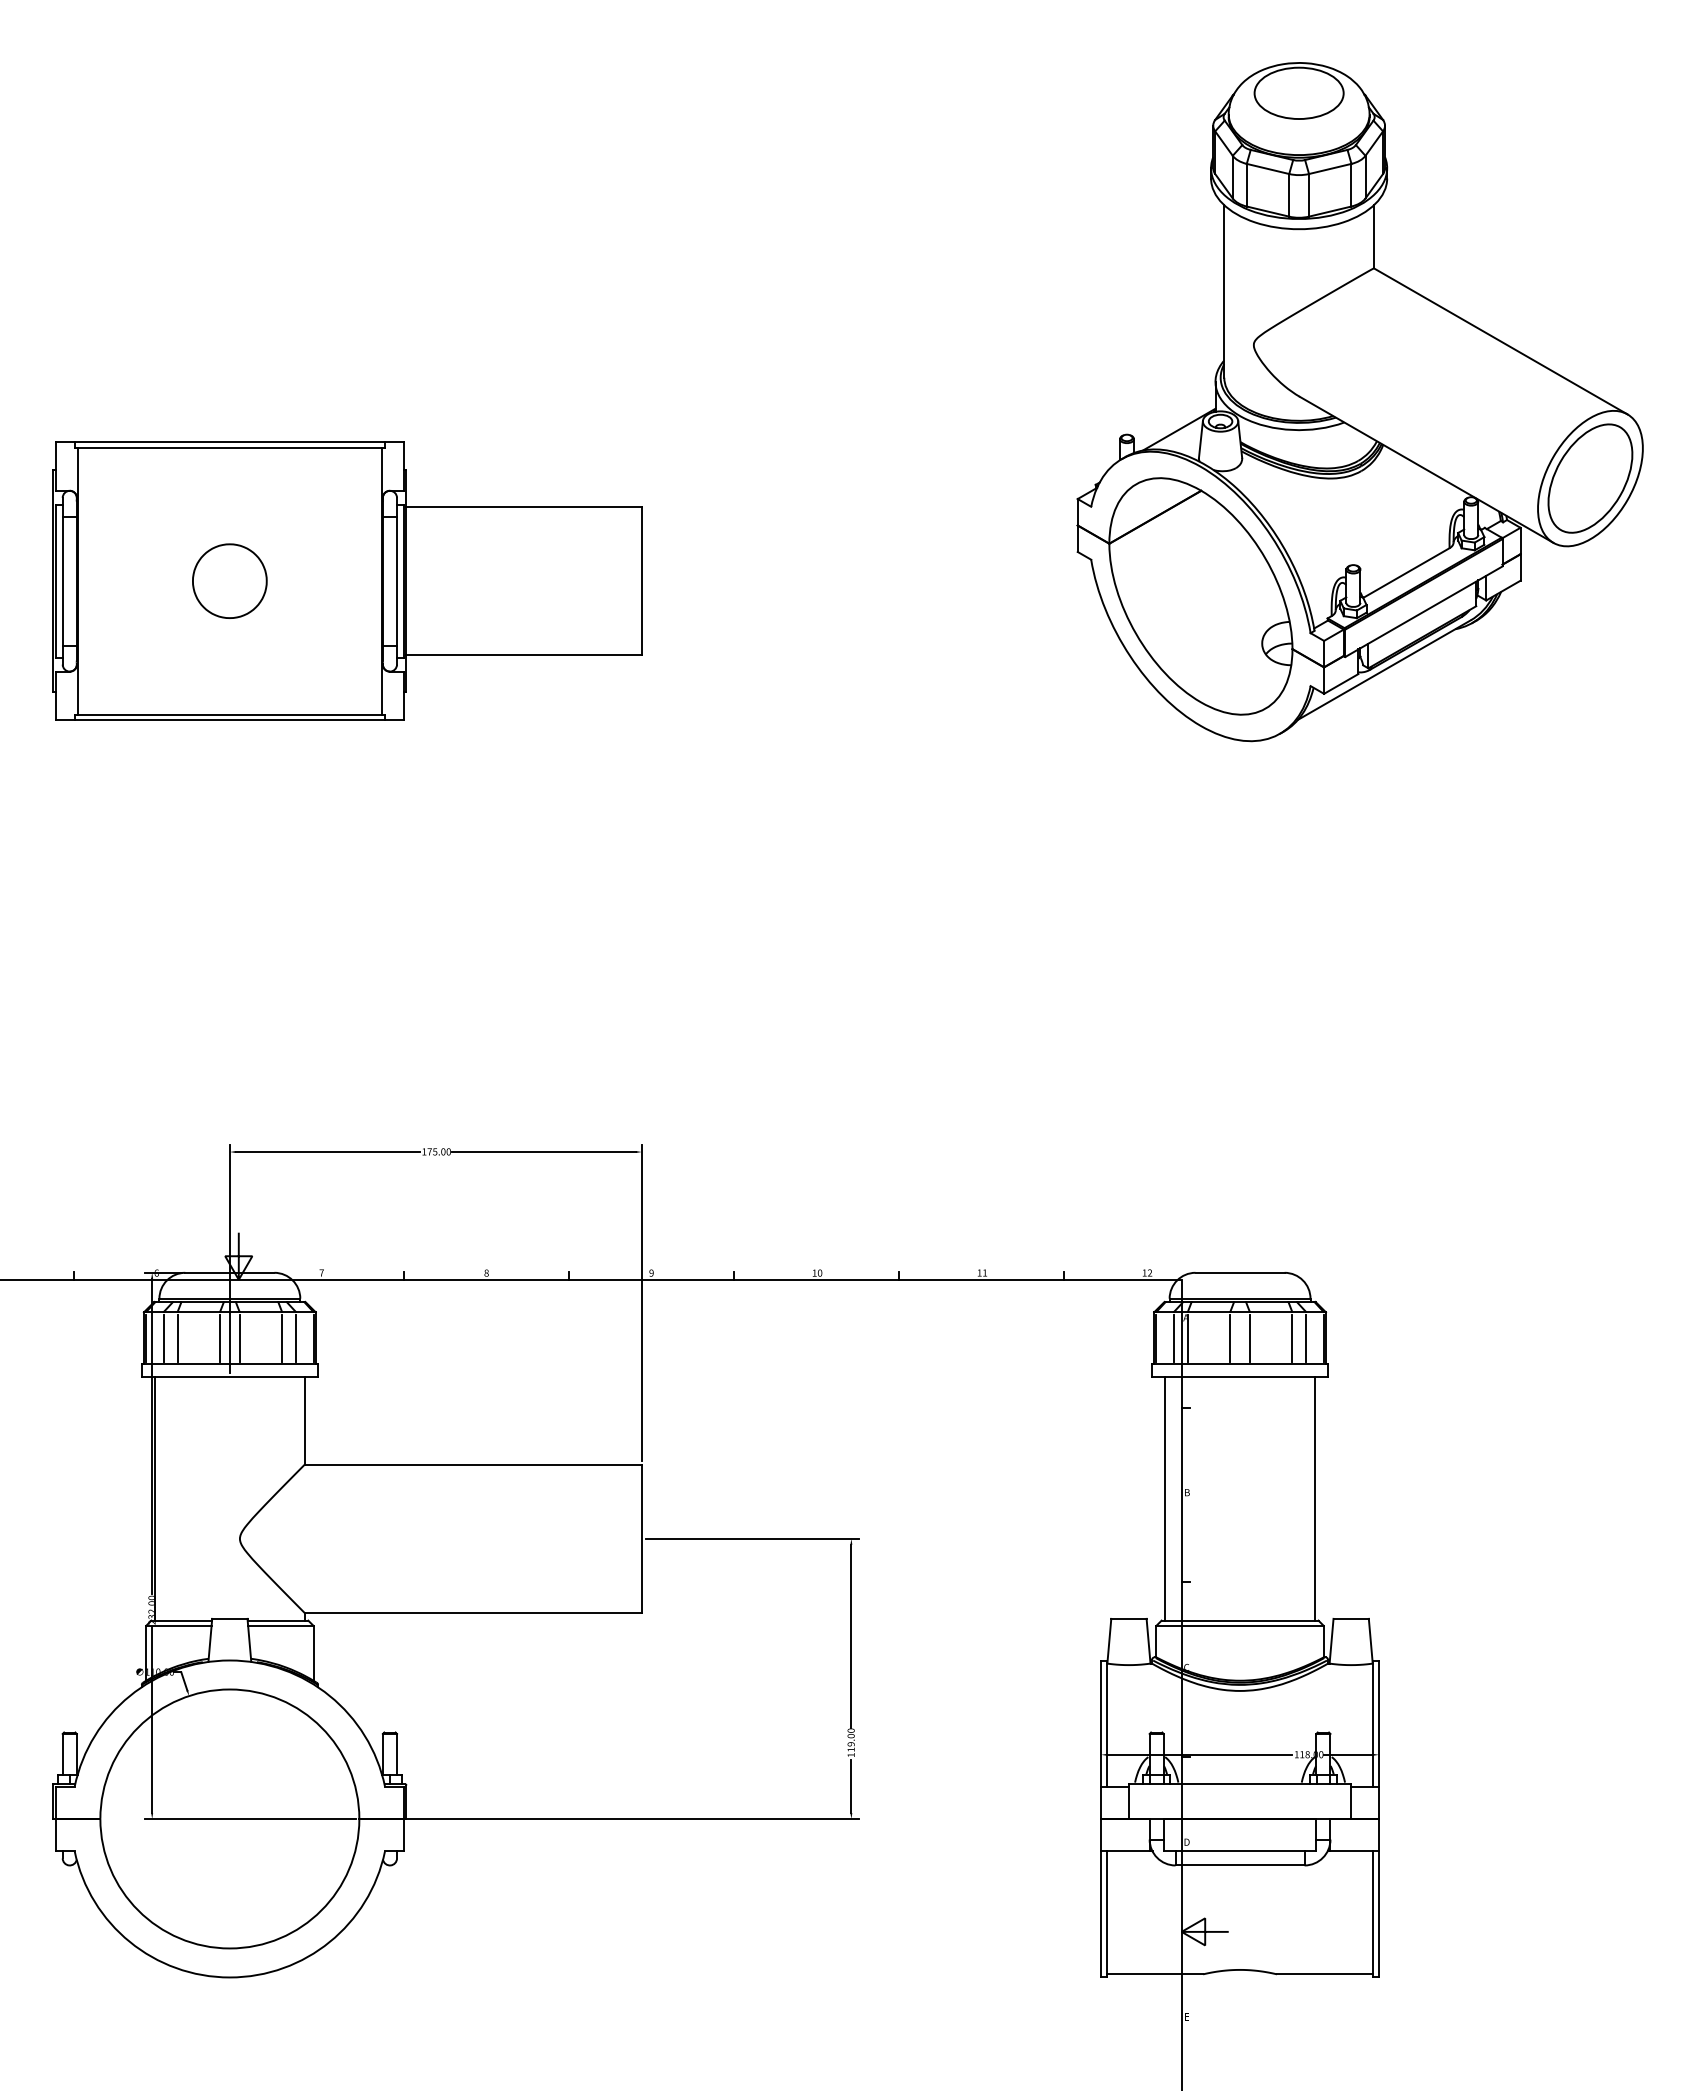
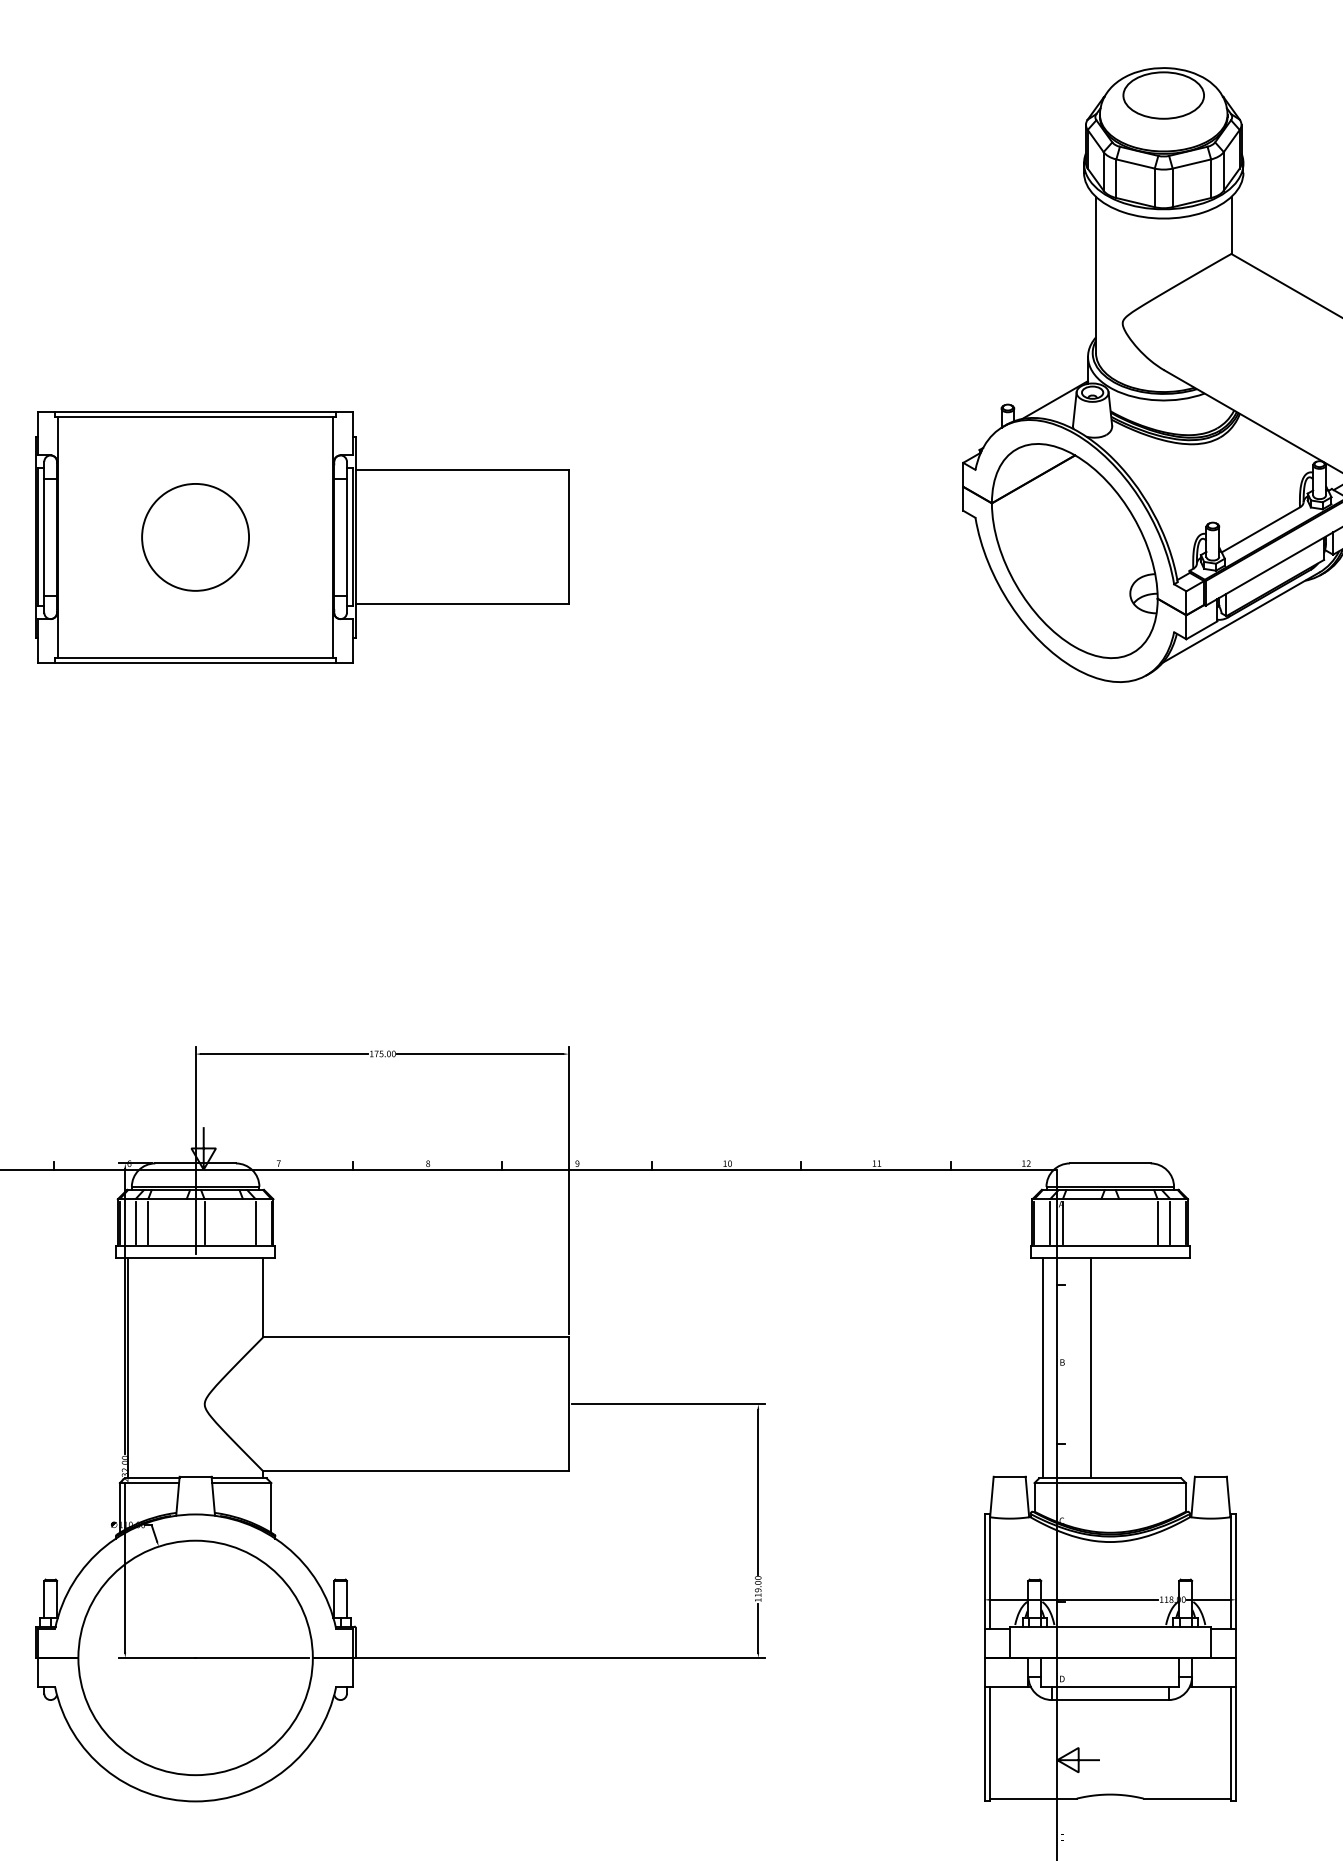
part: (229, 580) -> (195, 536), size x1.6
line: (219, 1337) -> (186, 1222), removed
line: (282, 1337) -> (243, 1222), removed
line: (1230, 1337) -> (1101, 1222), removed
line: (1249, 1337) -> (1118, 1222), removed
line: (1314, 1498) -> (1090, 1367), moved

